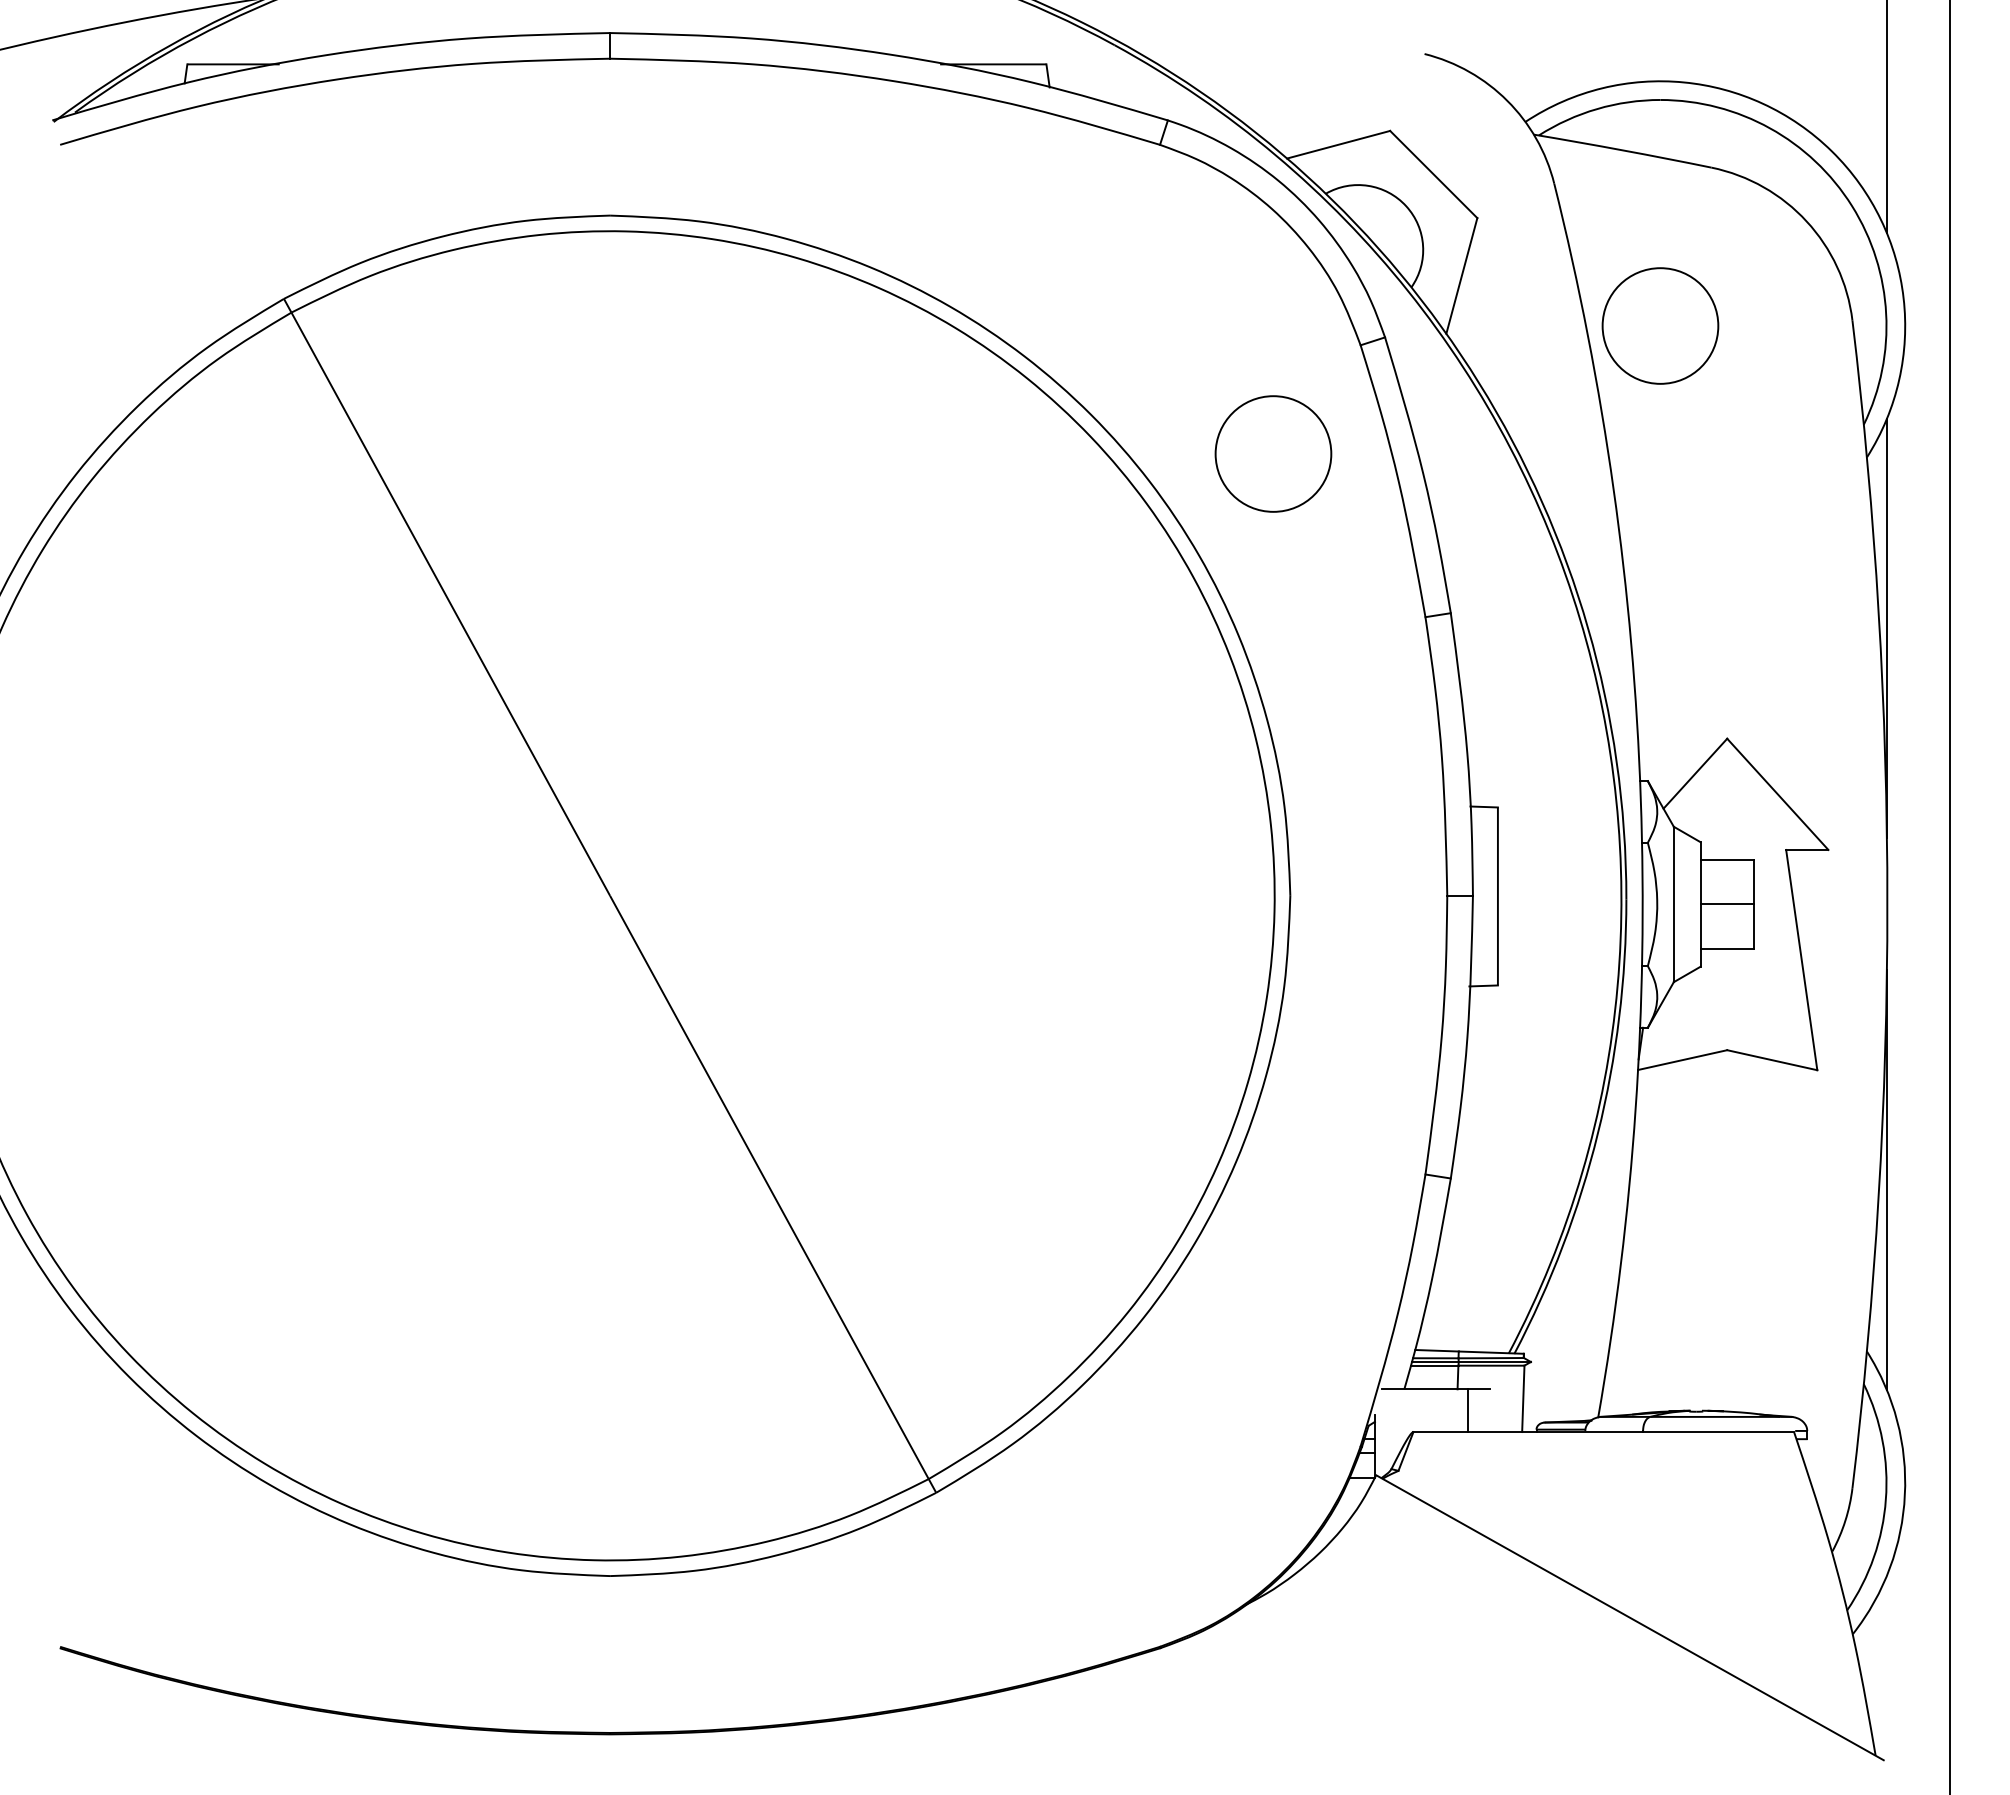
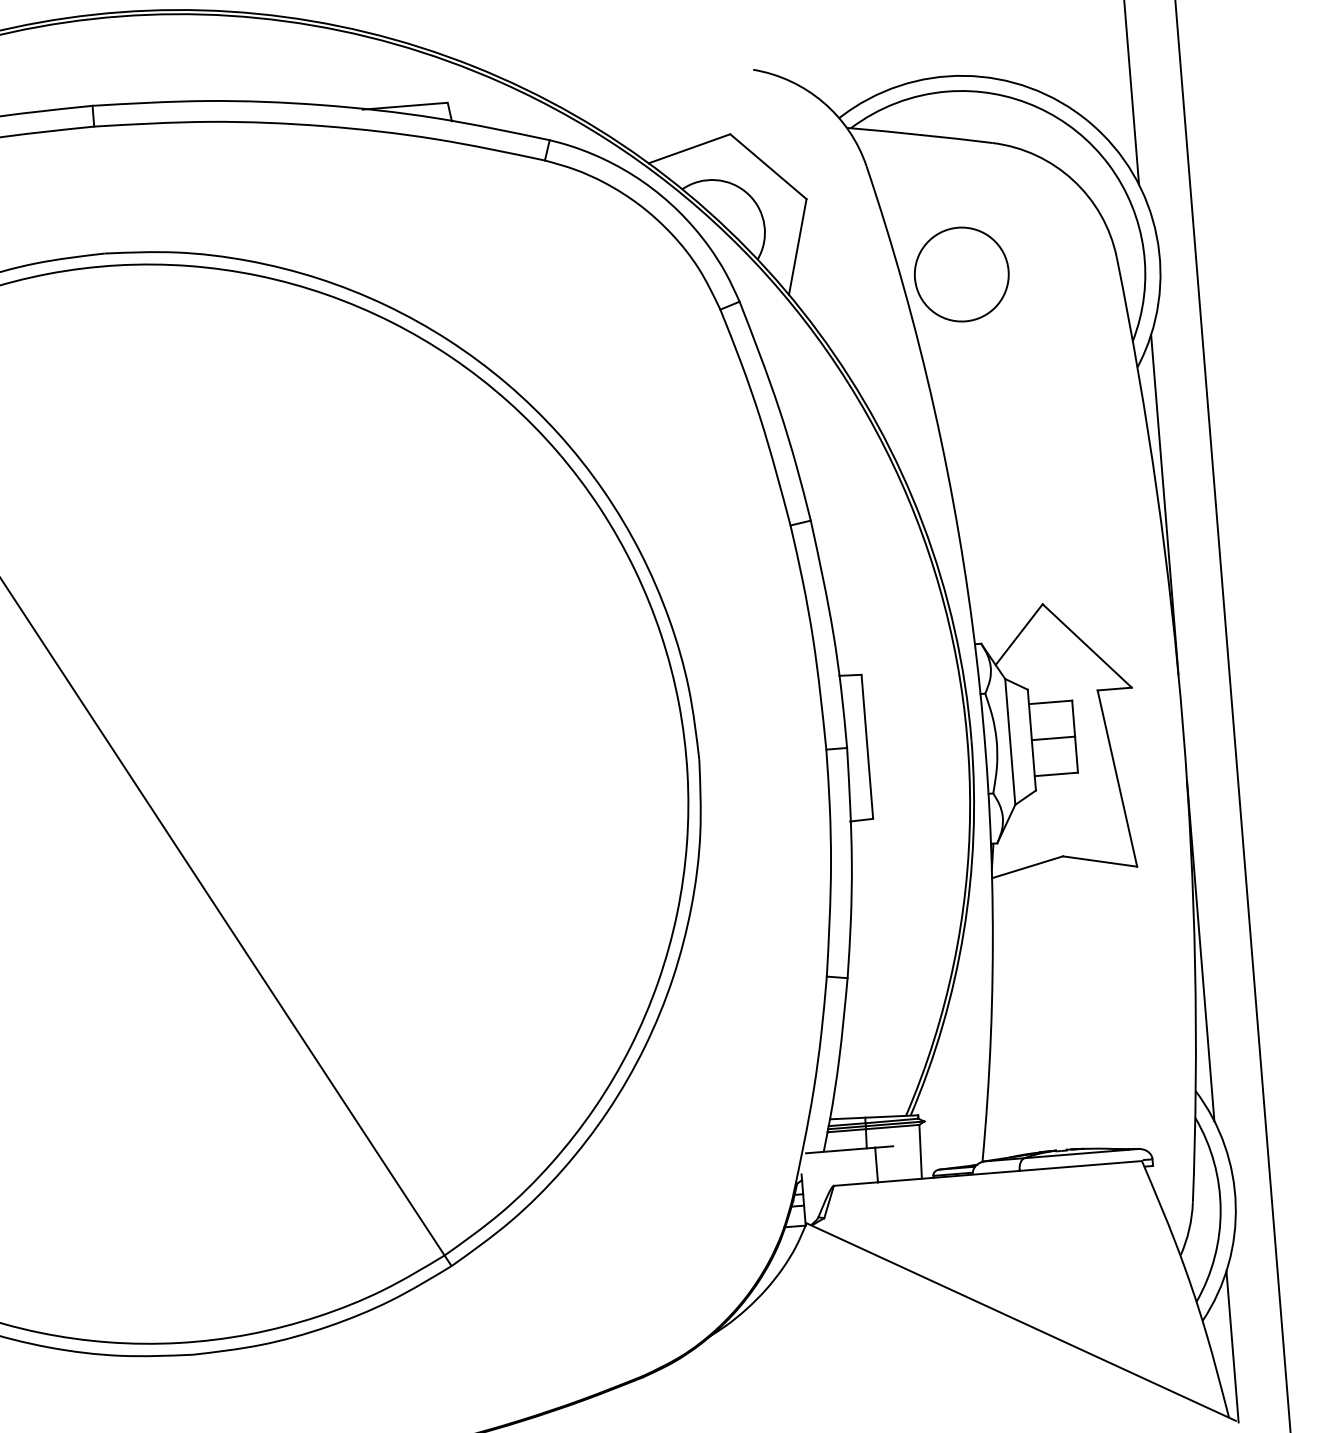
circle: (1273, 453) -> (656, 402), removed
line: (1886, 1668) -> (1232, 1346), added

